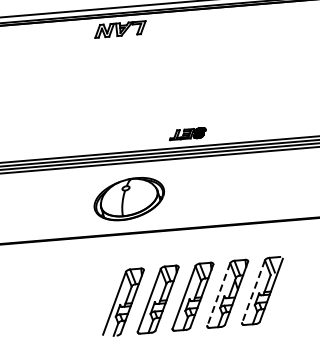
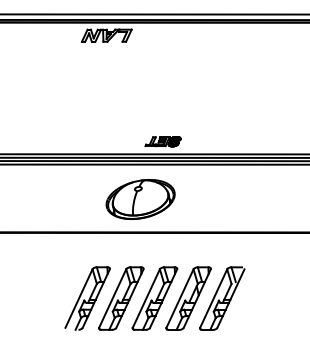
part: (129, 199) -> (140, 199), moved
line: (253, 292) -> (213, 299), dashed -> solid
line: (218, 295) -> (179, 299), dashed -> solid

